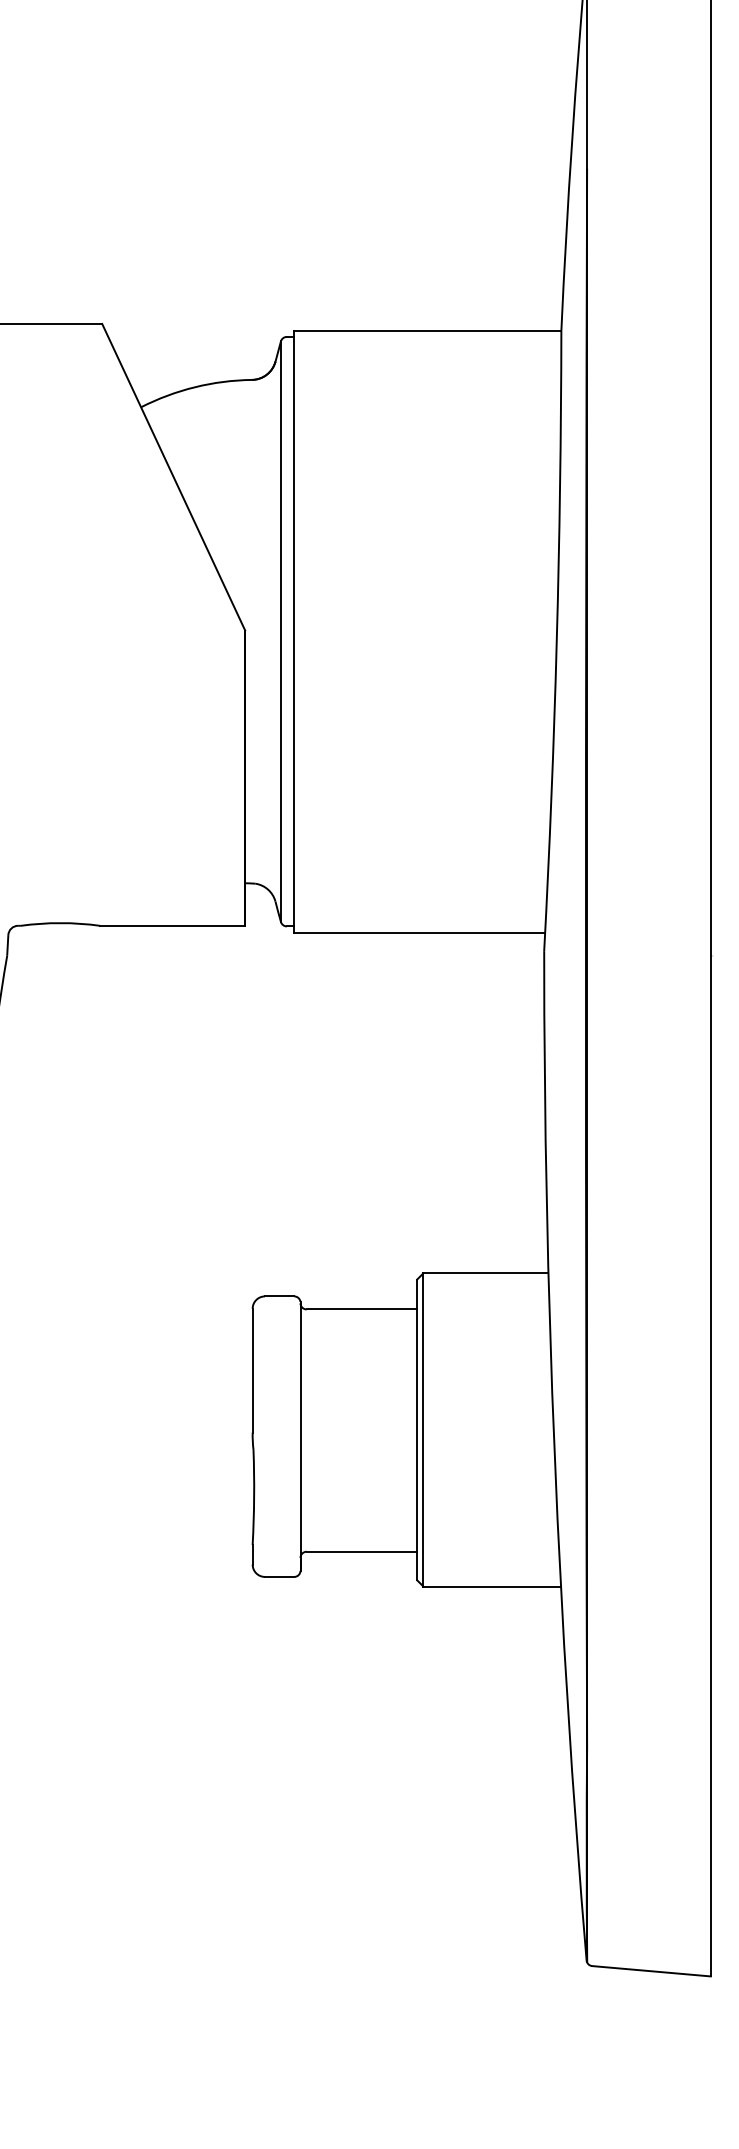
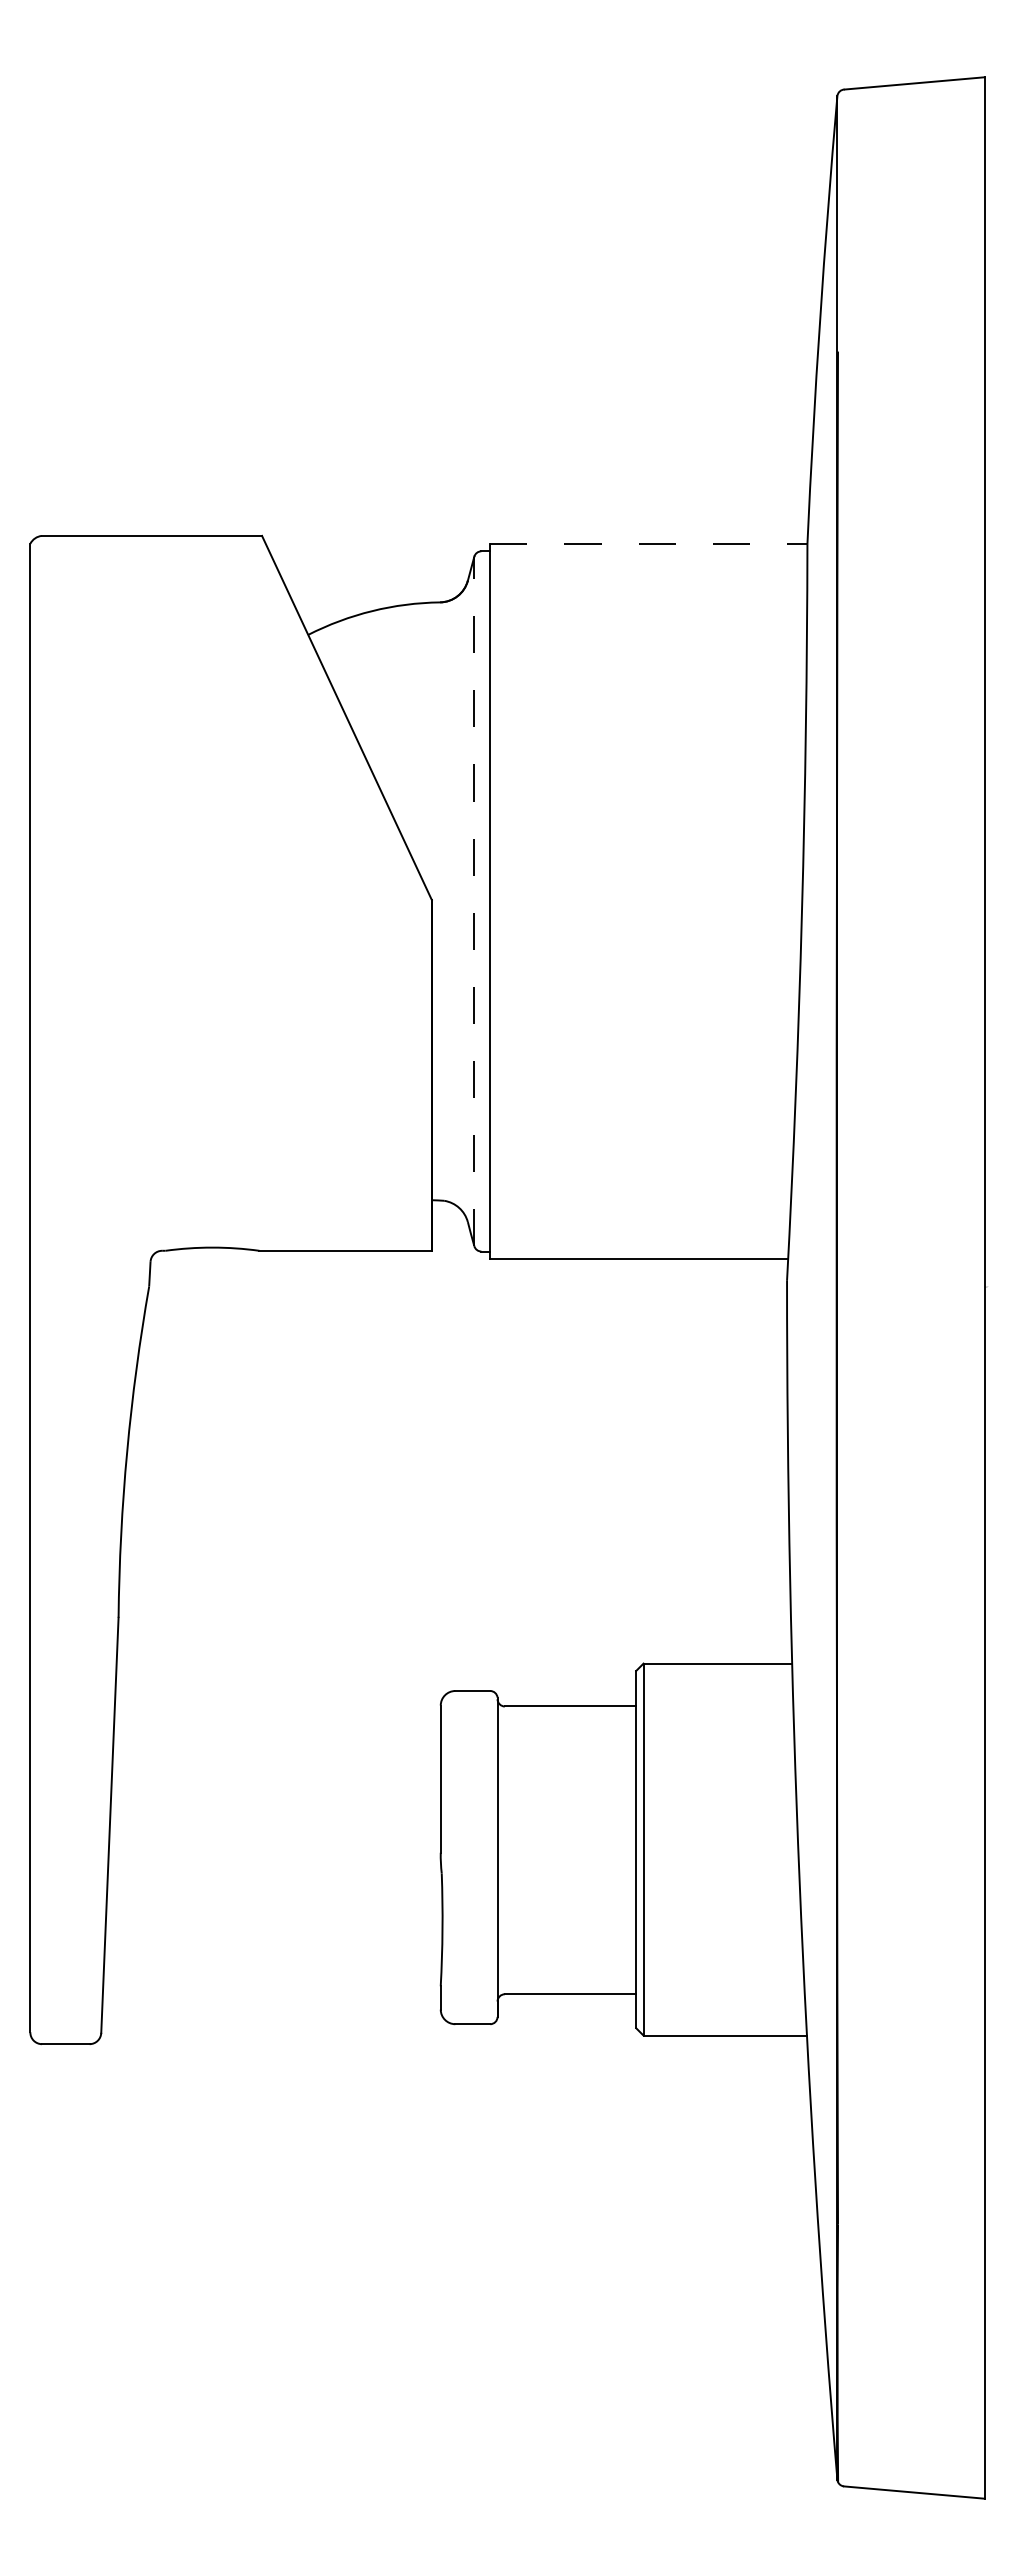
line: (427, 331) -> (648, 544), solid -> dashed
line: (281, 631) -> (474, 901), solid -> dashed

